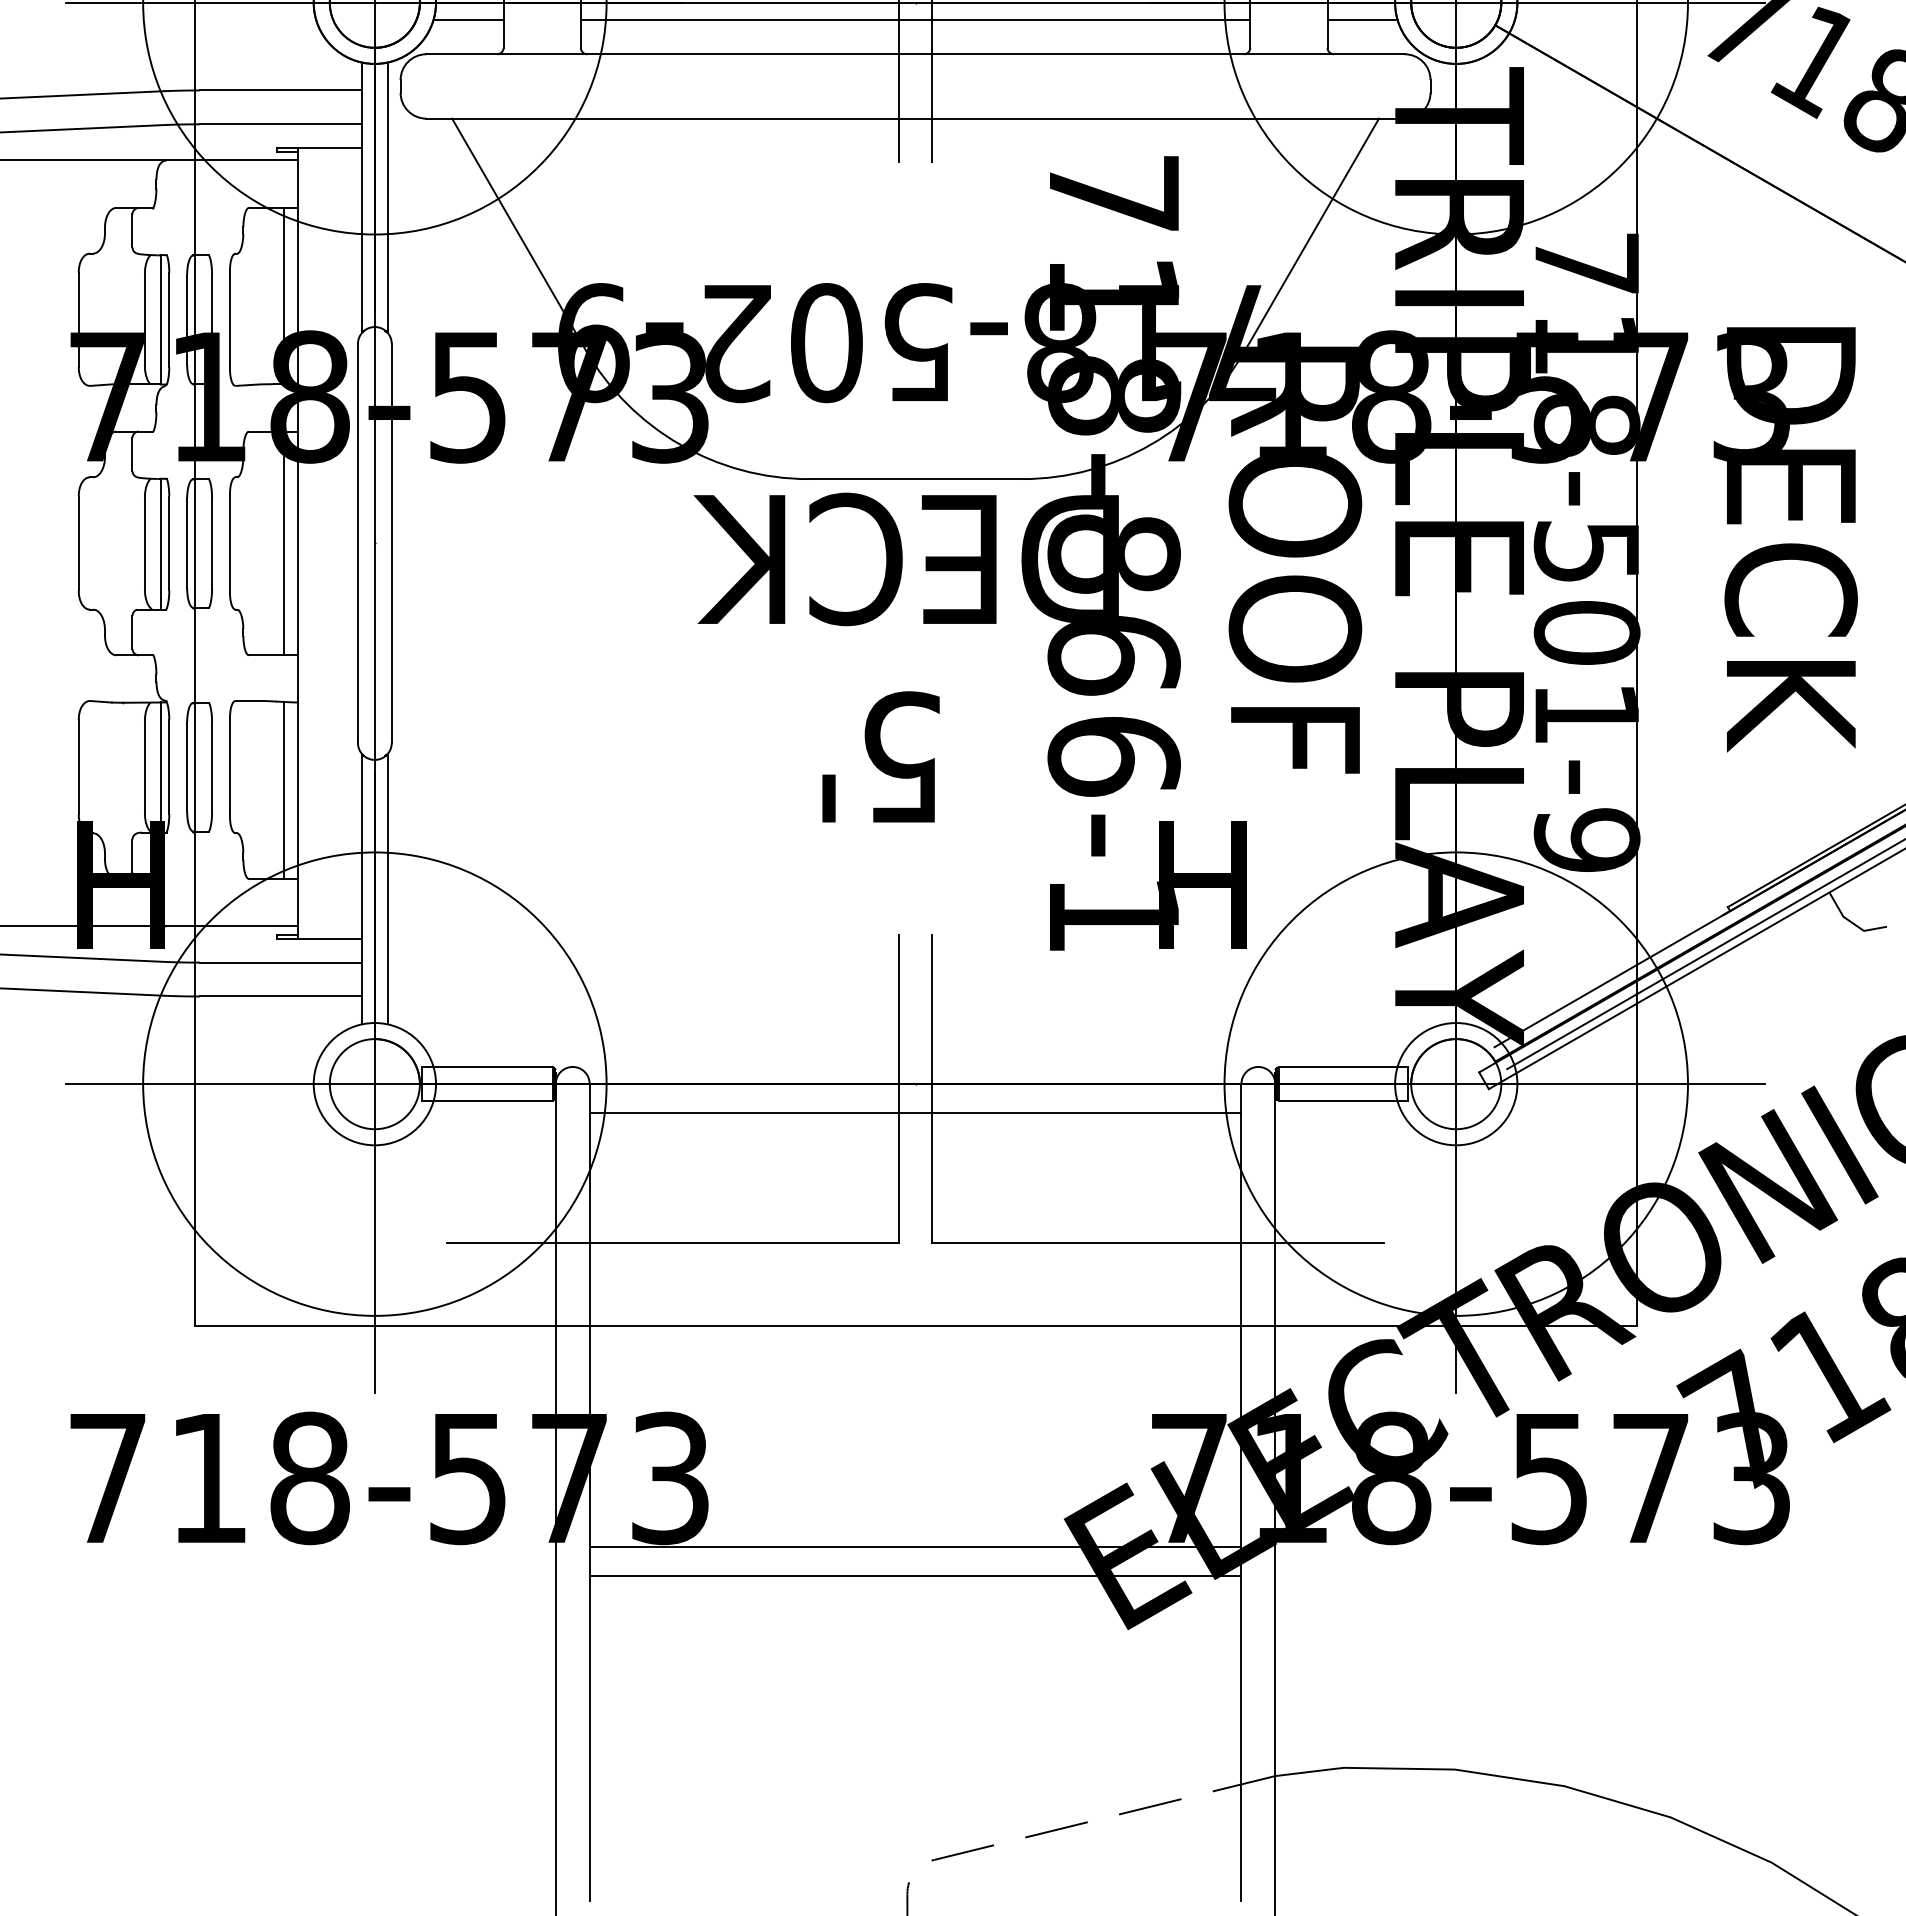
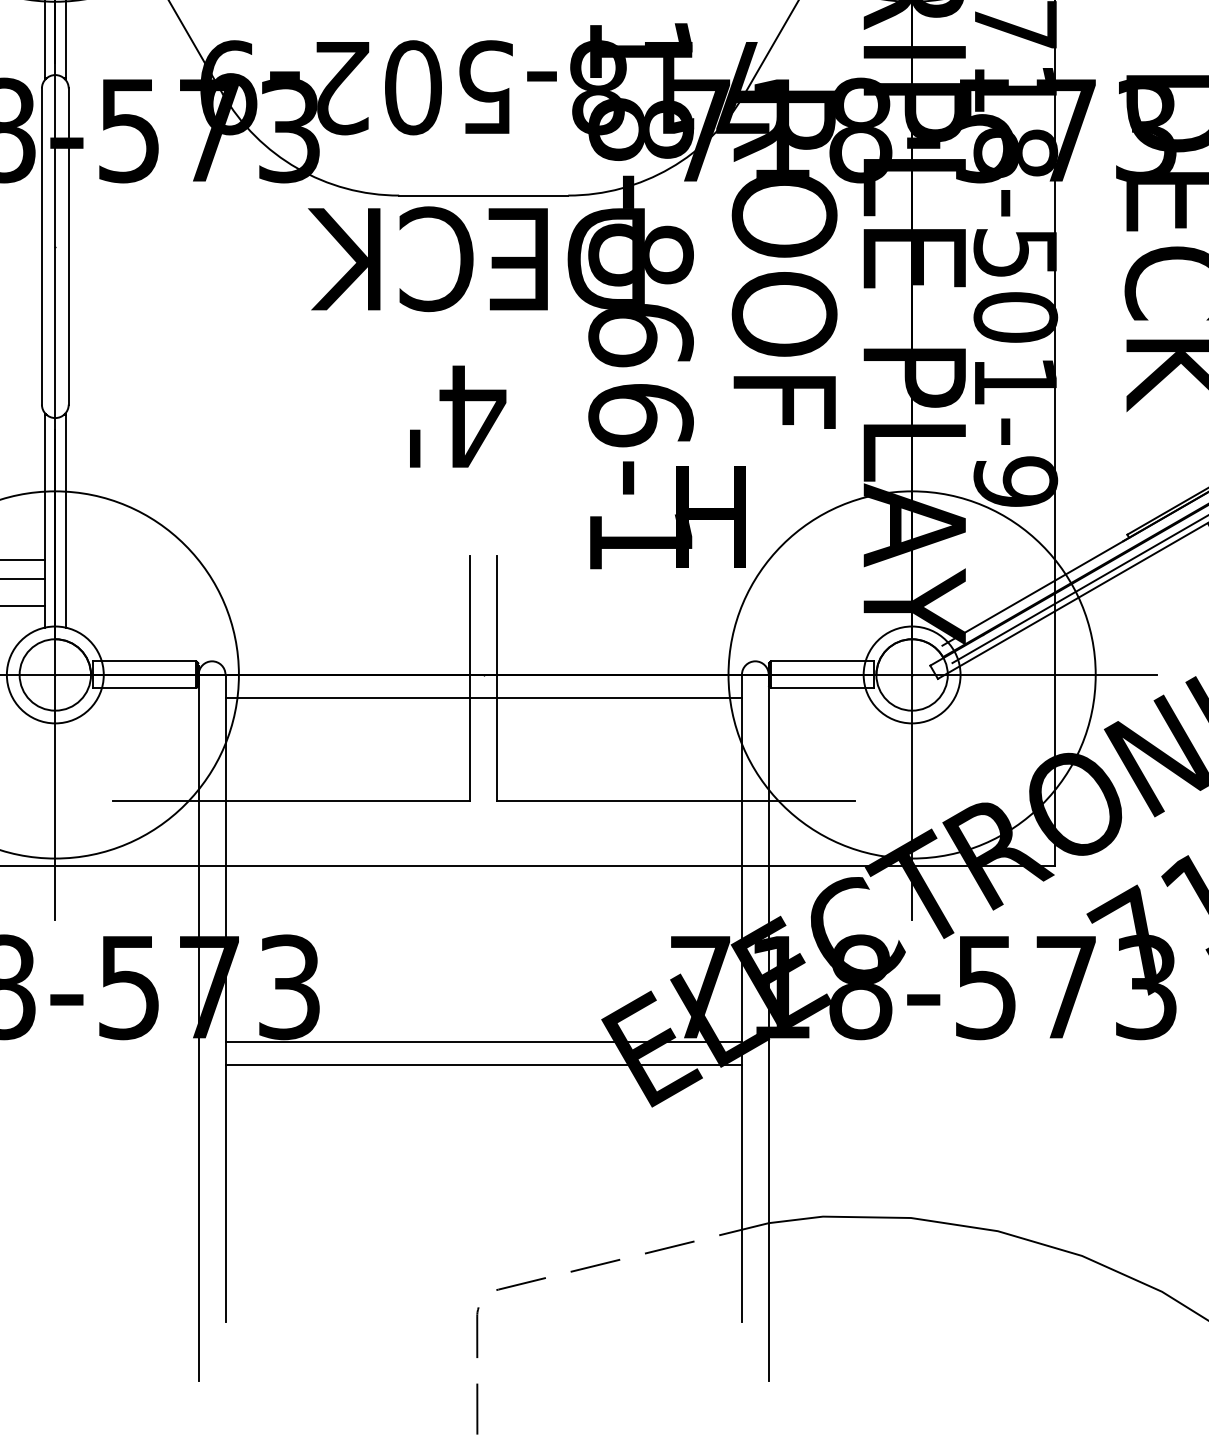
text: (901, 756) -> (472, 415), 5' -> 4'

